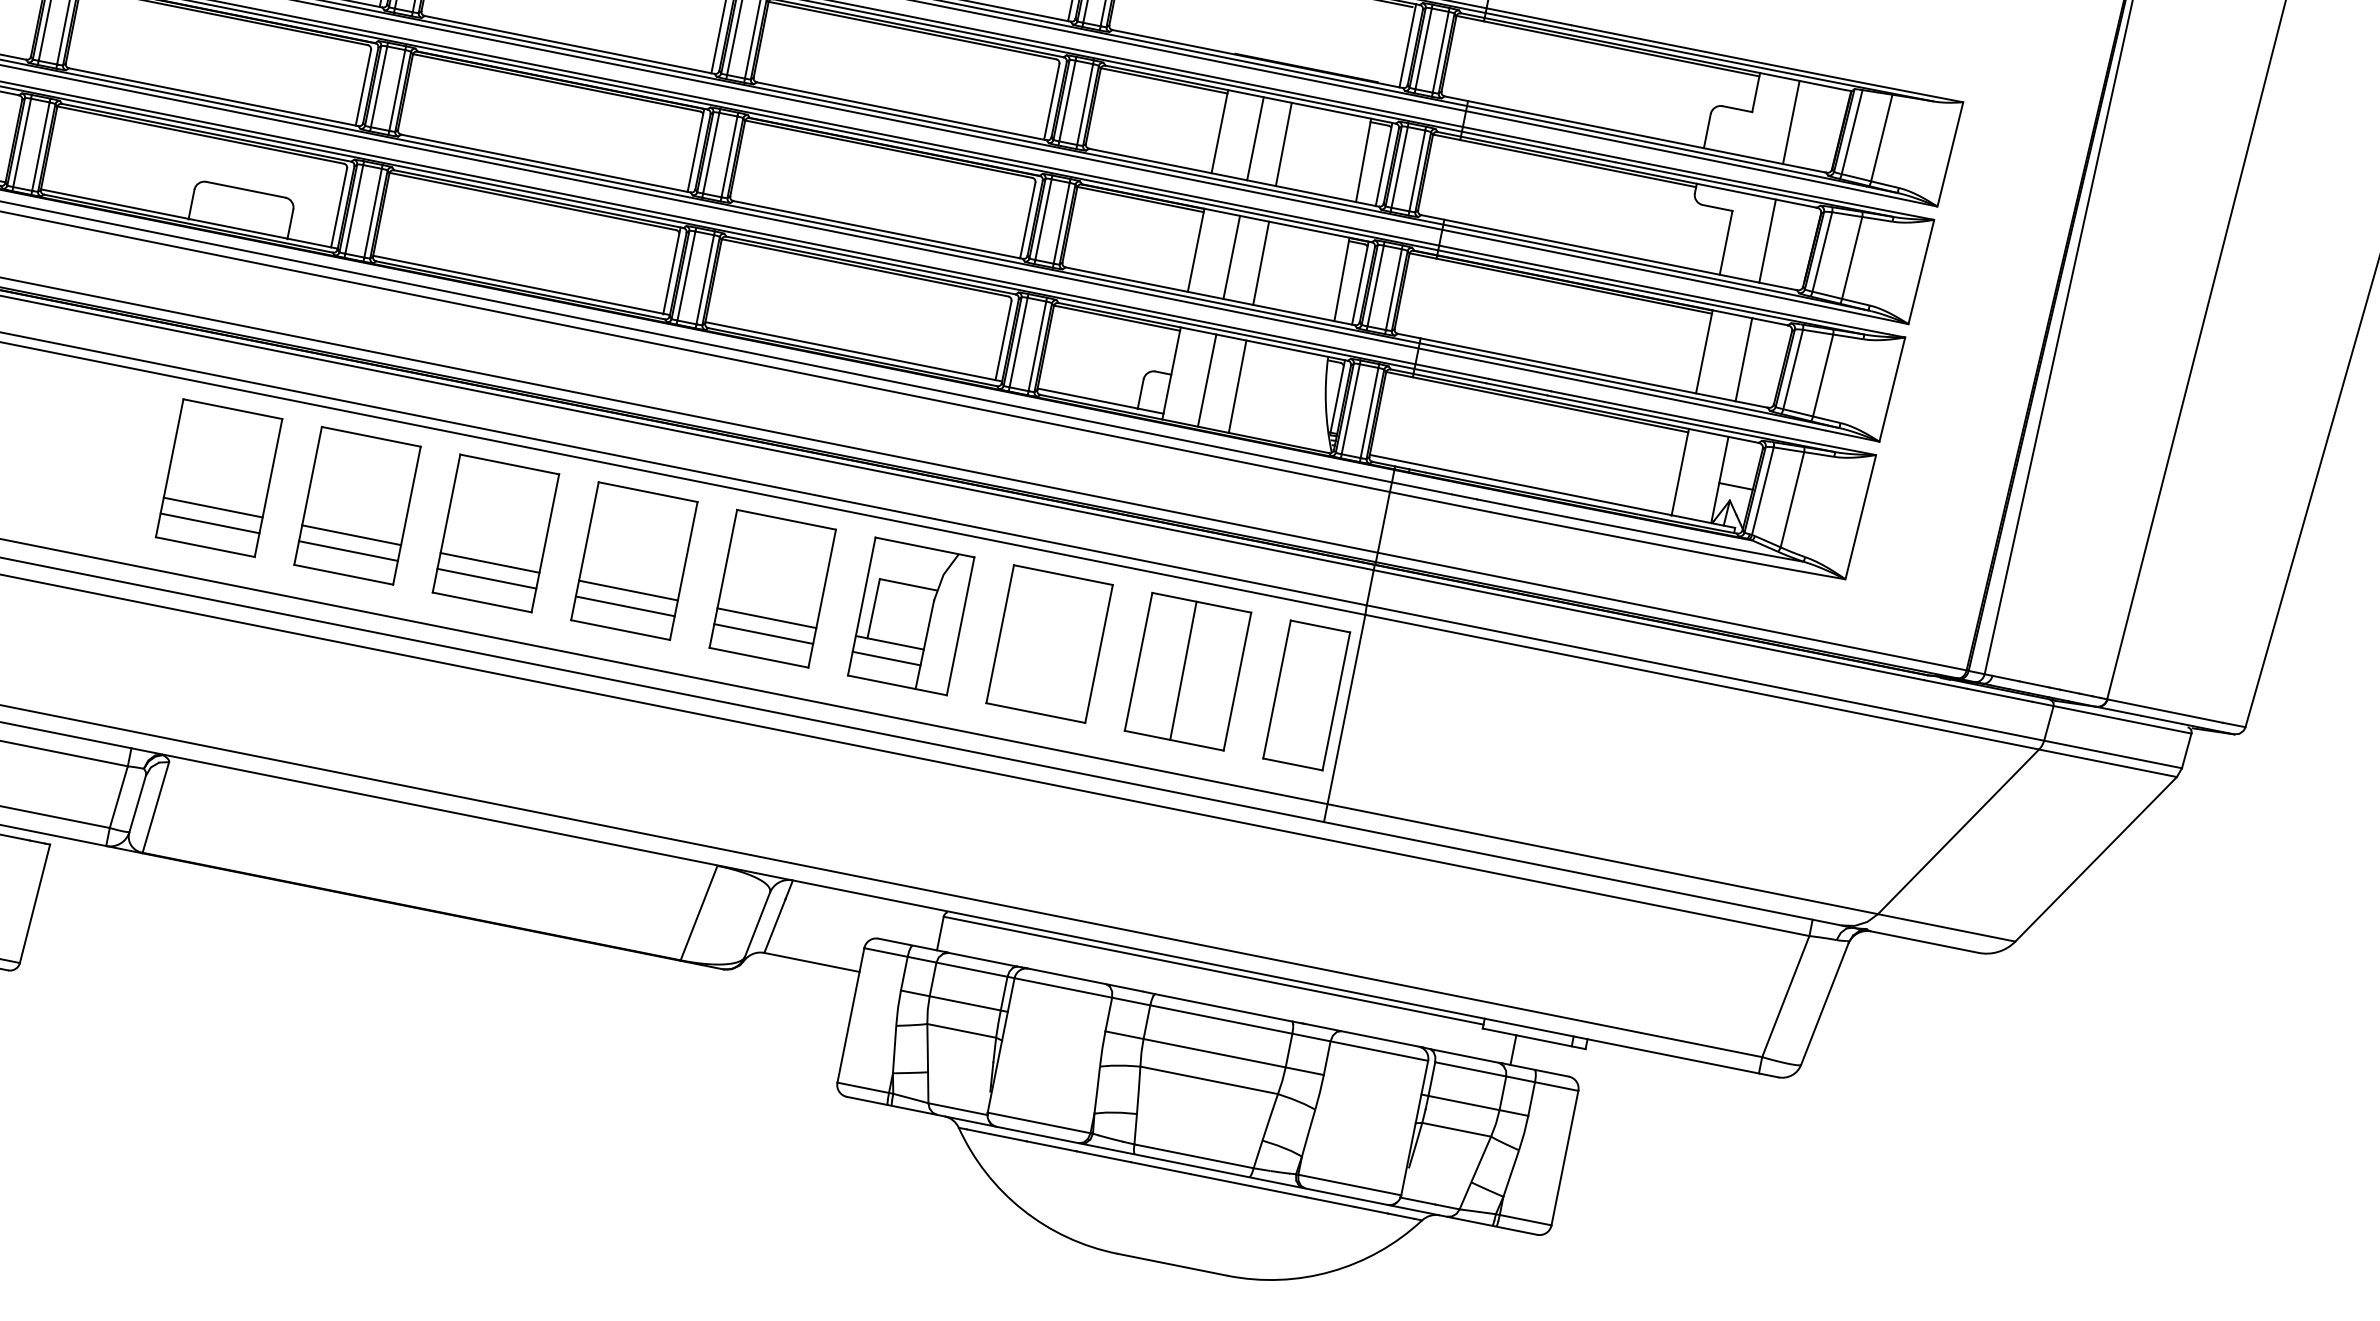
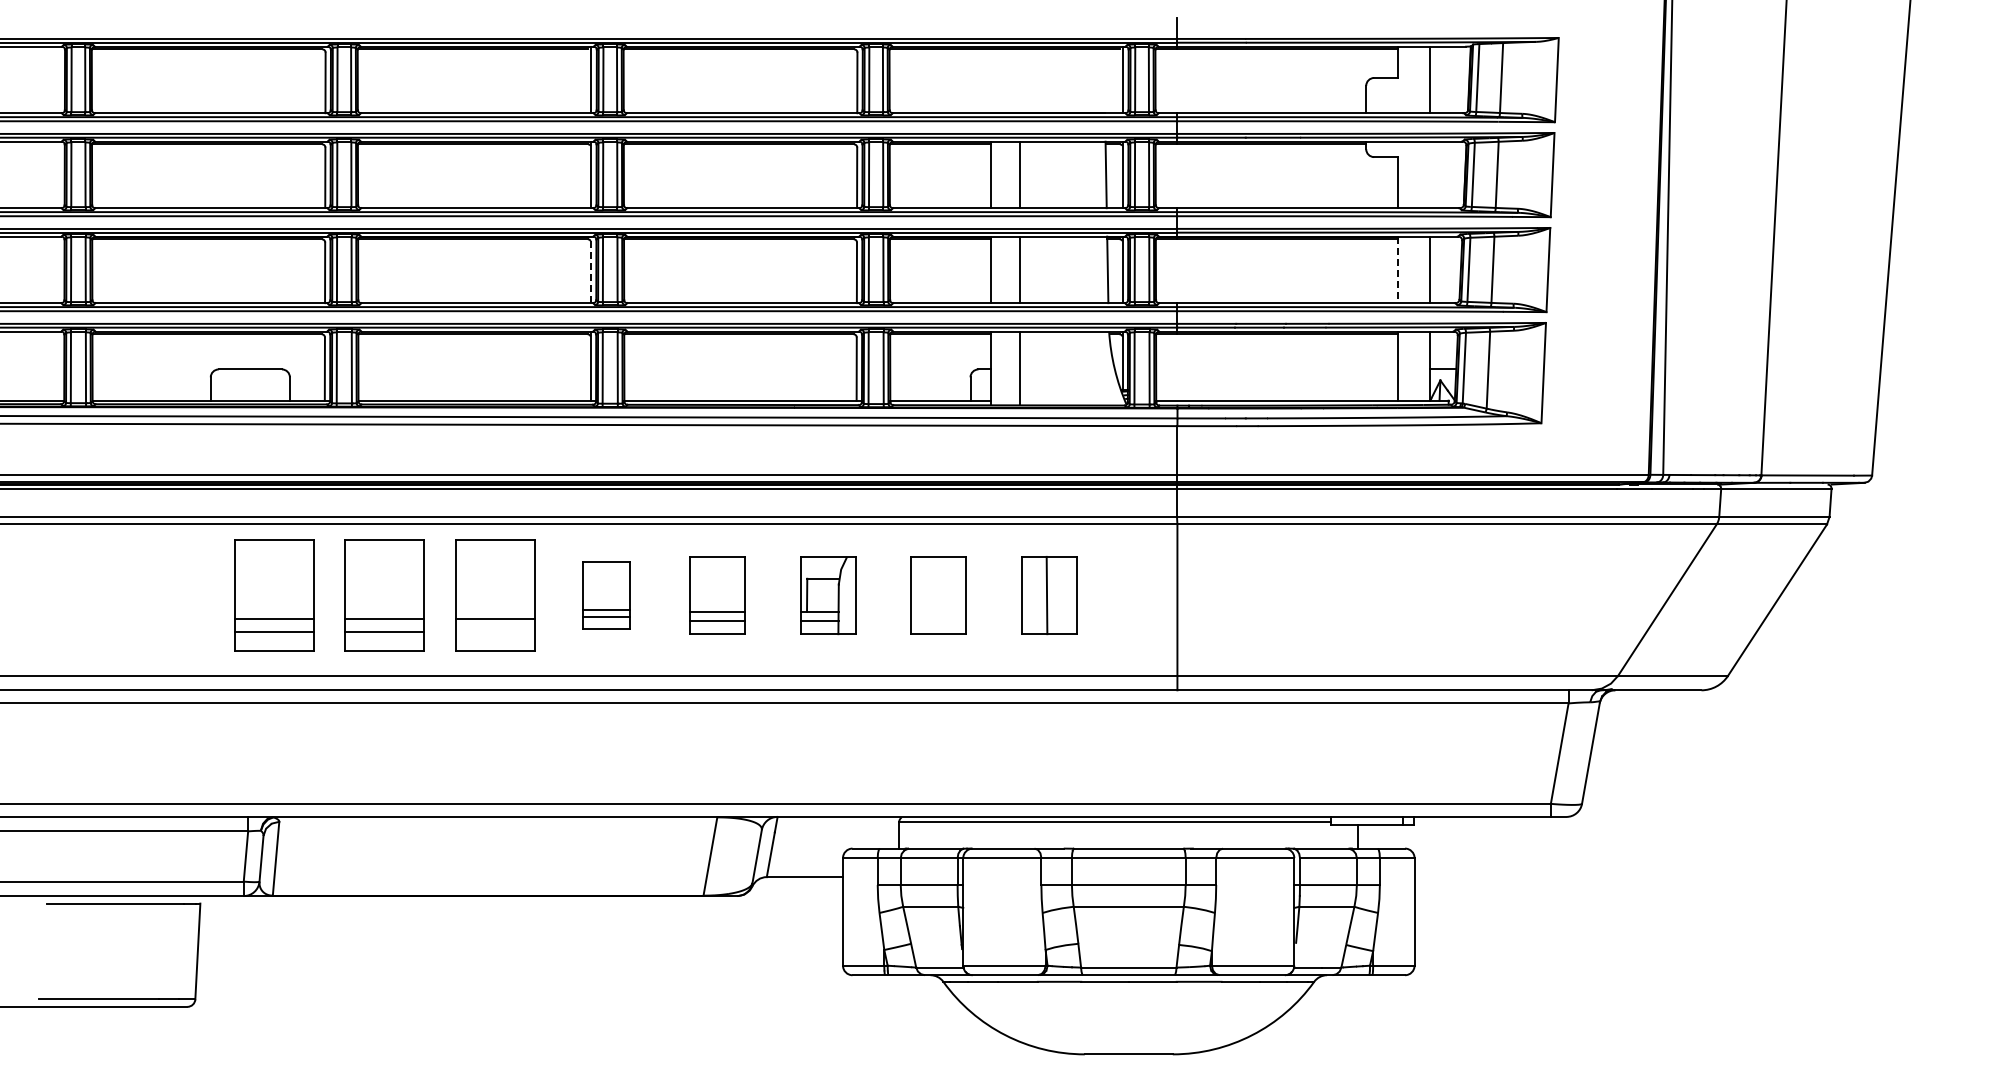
line: (1284, 143) -> (1042, 174), removed
line: (695, 149) -> (590, 269), solid -> dashed
line: (1767, 240) -> (1429, 174), removed
line: (1260, 262) -> (1042, 269), removed
line: (1703, 352) -> (1397, 270), solid -> dashed
line: (1237, 386) -> (1043, 368), removed
part: (634, 561) -> (606, 595), size x0.6
line: (486, 578) -> (495, 631), removed
part: (773, 588) -> (717, 595), size x0.7
part: (911, 616) -> (828, 595), size x0.7
part: (1049, 643) -> (938, 595), size x0.7
part: (1187, 671) -> (1049, 595), size x0.7
part: (1306, 695) -> (1144, 595), removed

